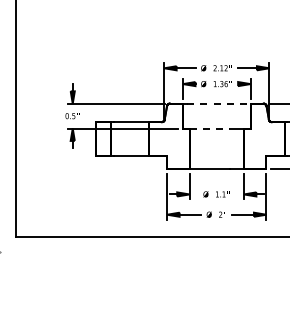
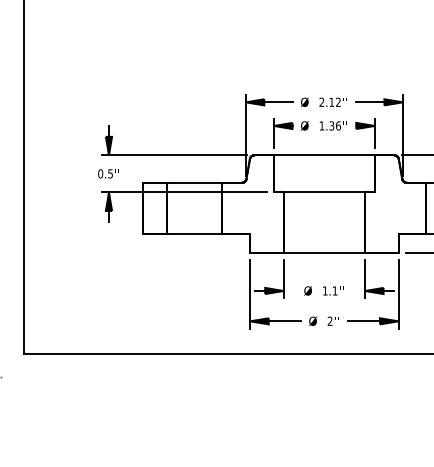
line: (218, 103) -> (326, 154), dashed -> solid
line: (210, 128) -> (314, 192), dashed -> solid

